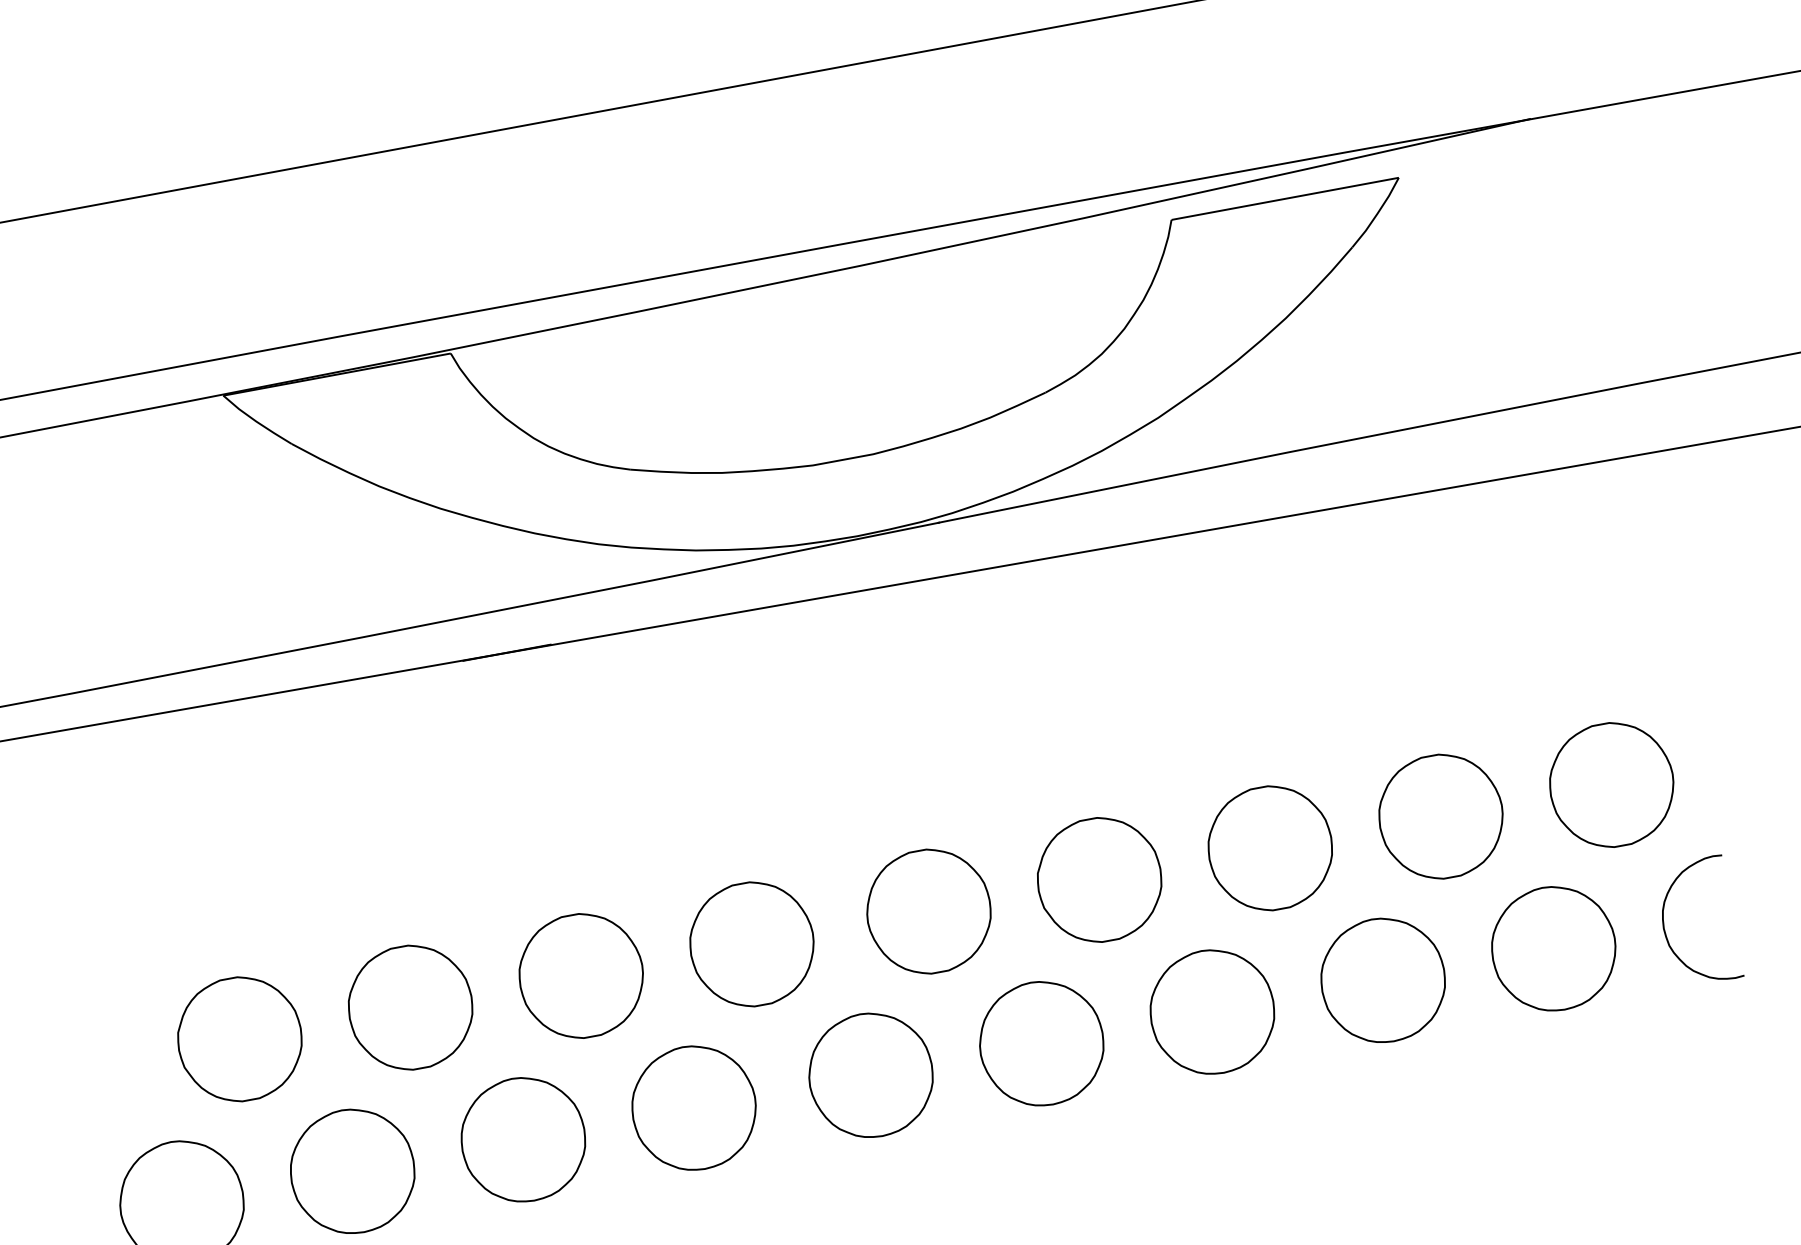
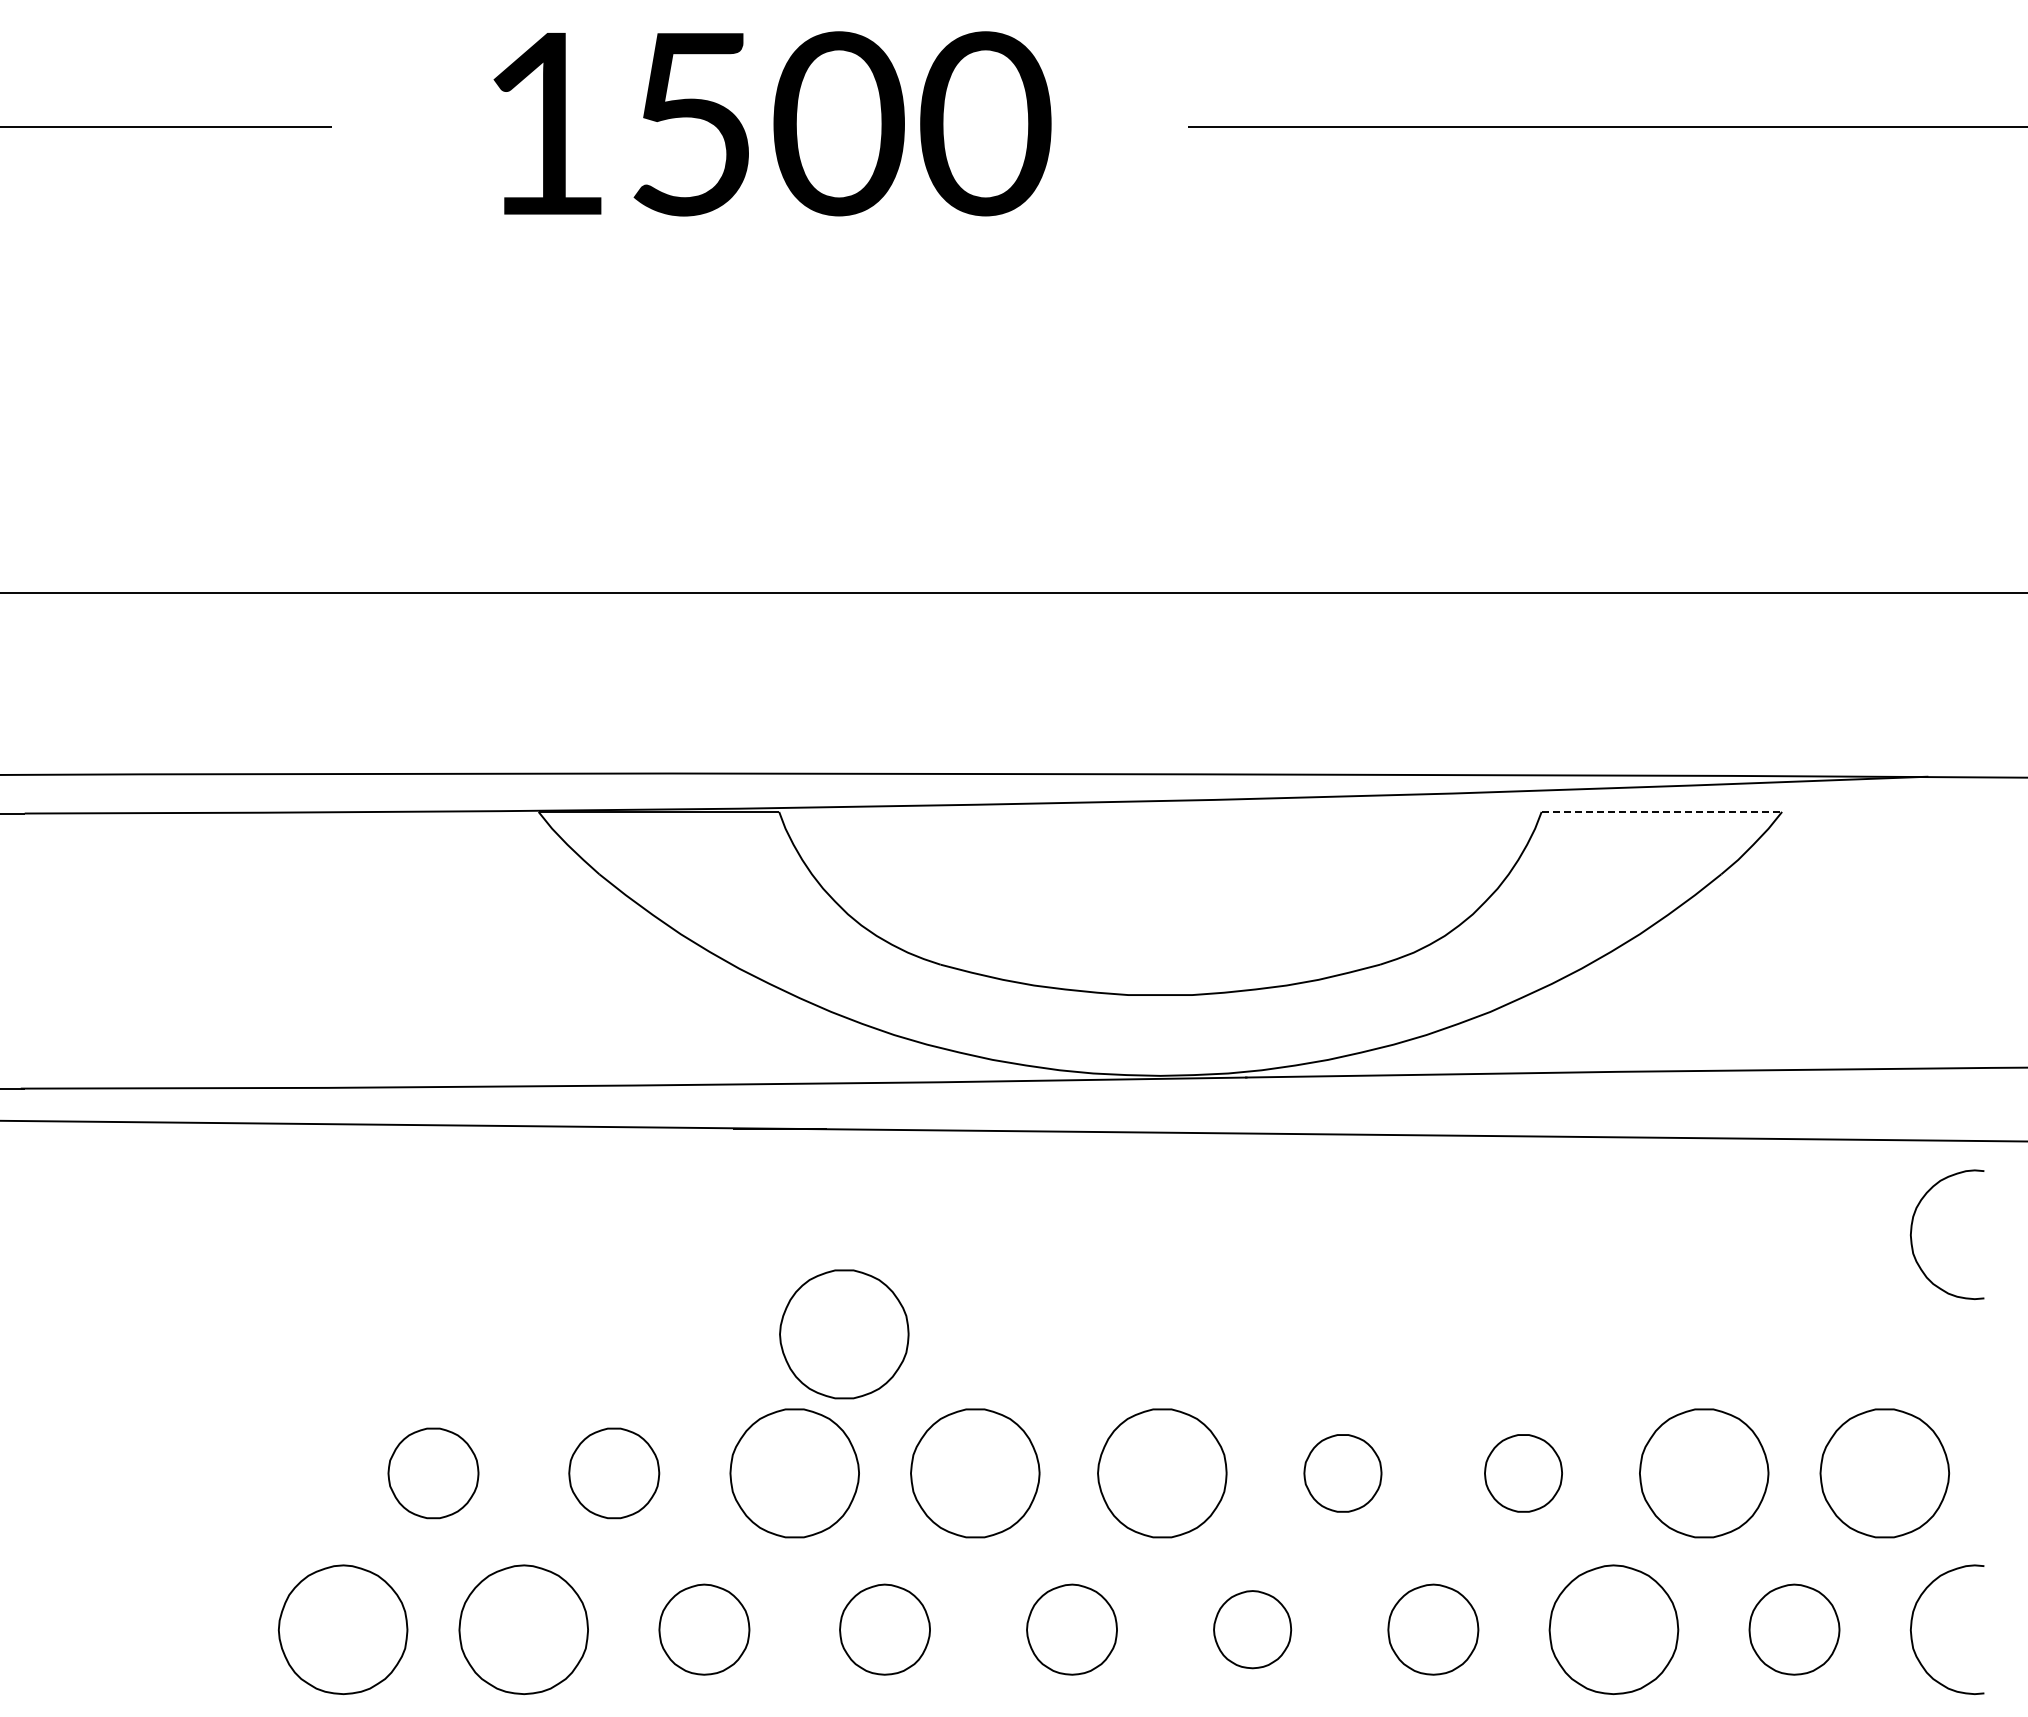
line: (1285, 198) -> (1662, 811), solid -> dashed
curve: (1595, 550) -> (1912, 1230), added
part: (604, 836) -> (844, 1334), added
part: (1270, 848) -> (1523, 1473), size x0.6
part: (1099, 880) -> (1342, 1473), size x0.6
part: (1553, 948) -> (1794, 1629), size x0.7
part: (411, 1007) -> (614, 1473), size x0.7
part: (1212, 1011) -> (1433, 1629), size x0.7
part: (239, 1039) -> (433, 1473), size x0.7
part: (1041, 1043) -> (1252, 1629), size x0.6
part: (870, 1075) -> (1071, 1629), size x0.7
part: (693, 1107) -> (884, 1629), size x0.7
part: (523, 1139) -> (704, 1629), size x0.7

